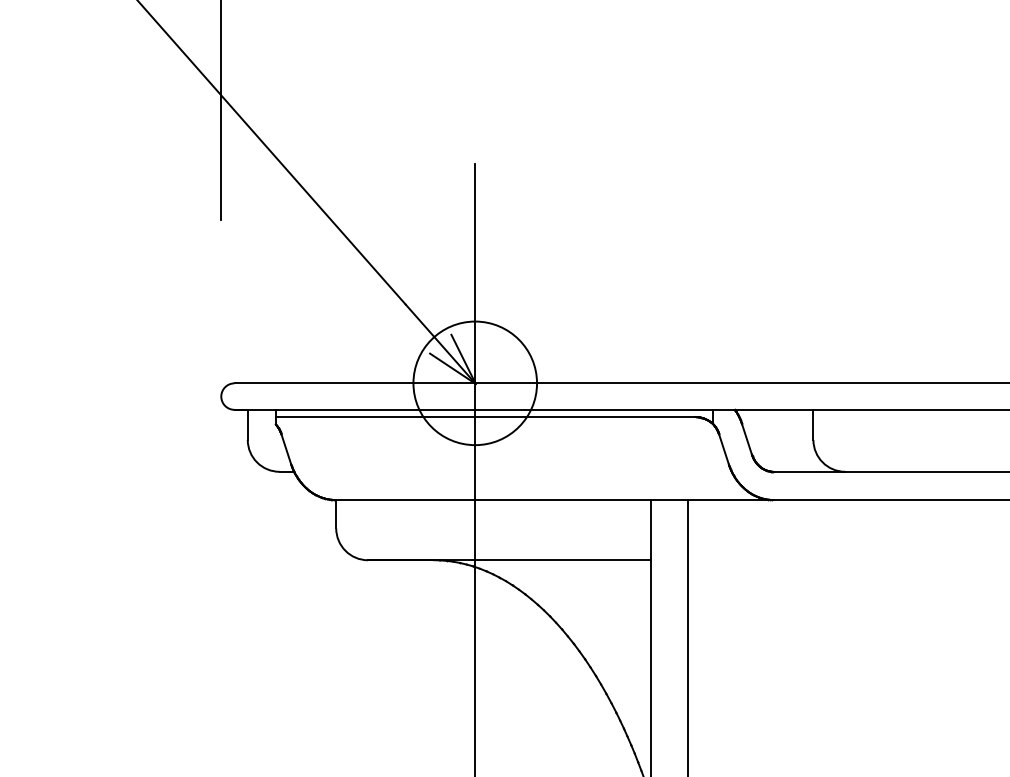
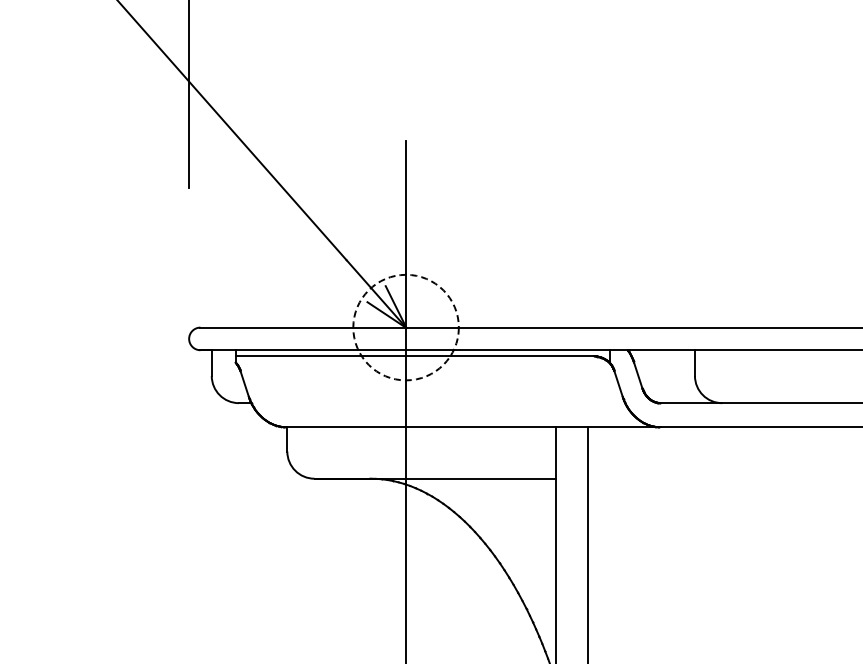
circle: (474, 383) -> (405, 327), solid -> dashed

